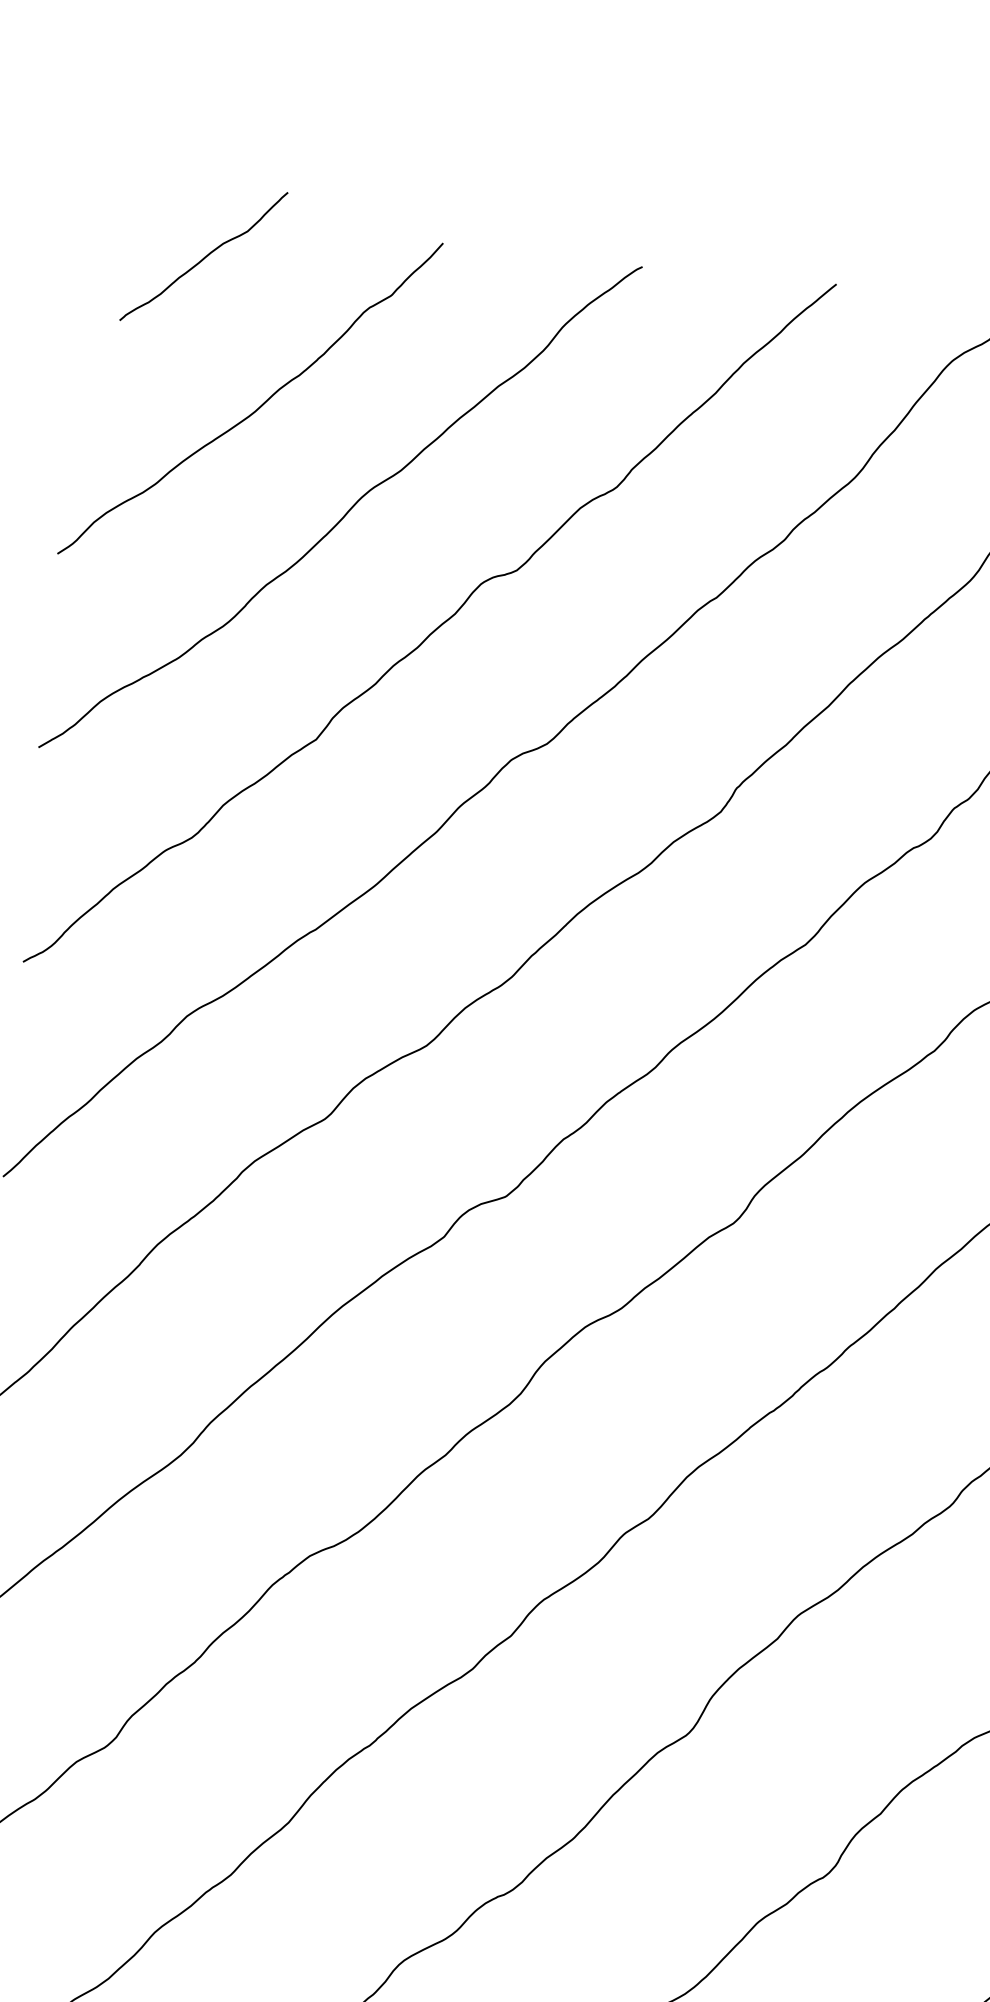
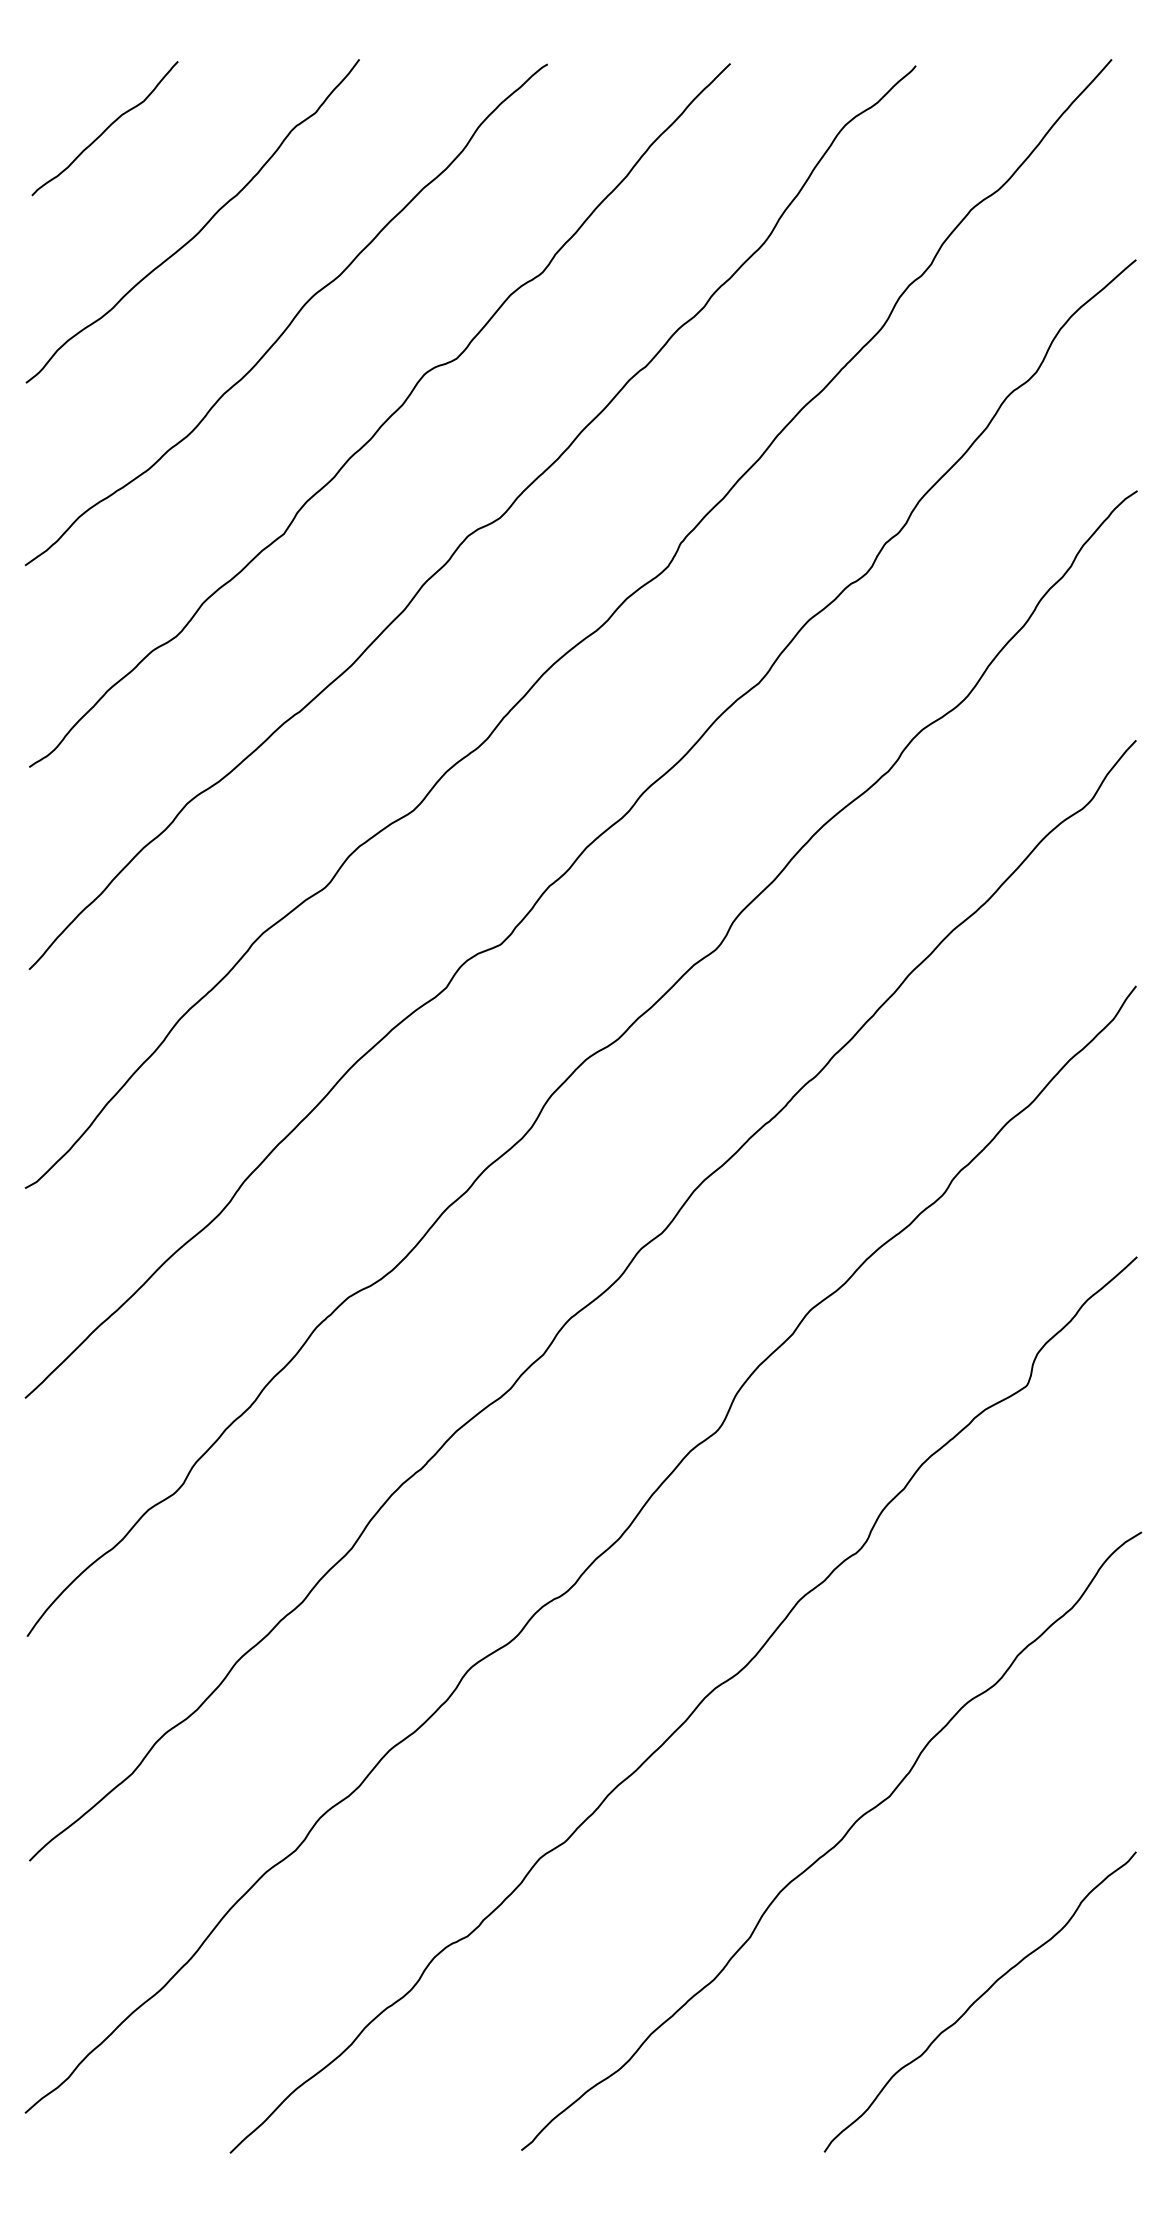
curve: (204, 256) -> (105, 128), moved

